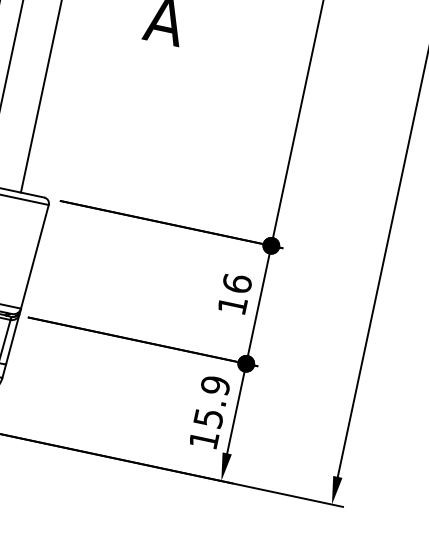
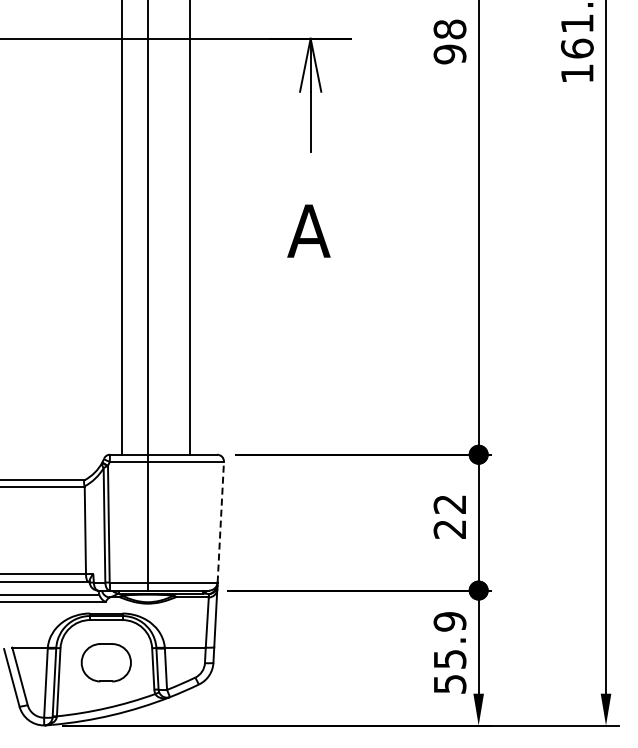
line: (34, 256) -> (220, 521), solid -> dashed
text: (234, 294) -> (449, 516), 16 -> 22
text: (204, 440) -> (450, 684), 15.9 -> 55.9

